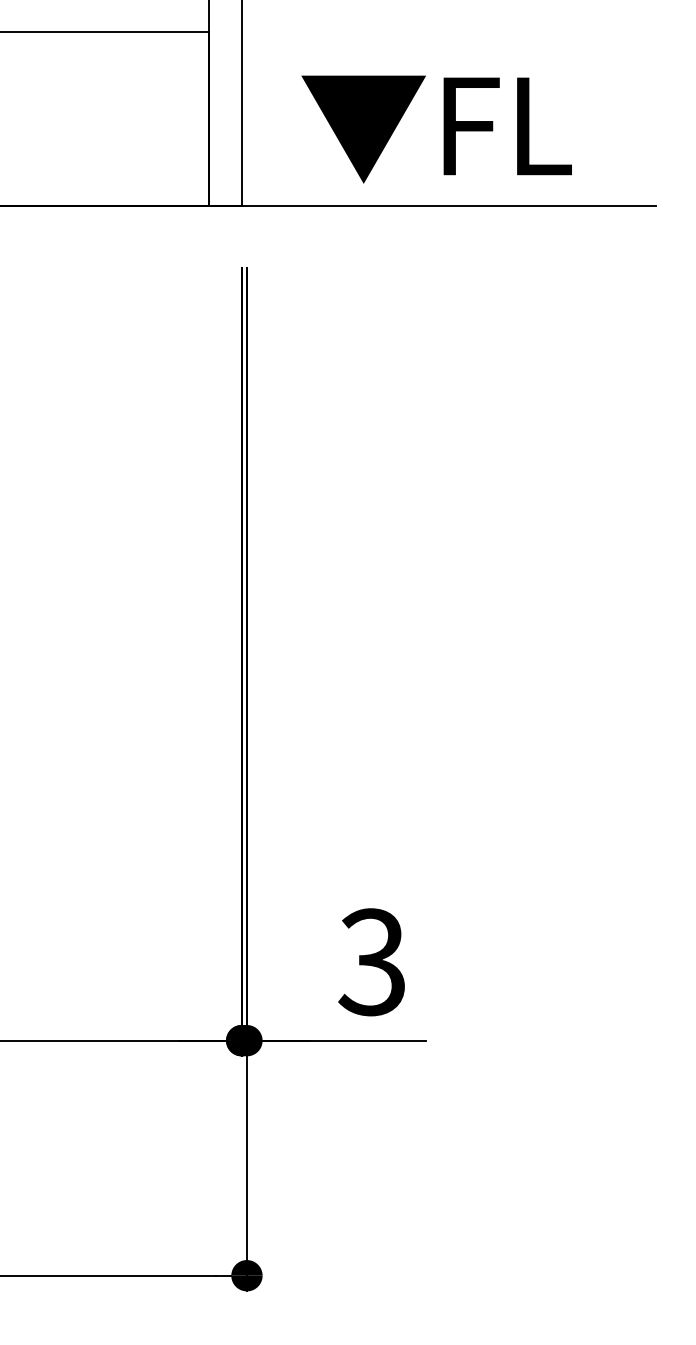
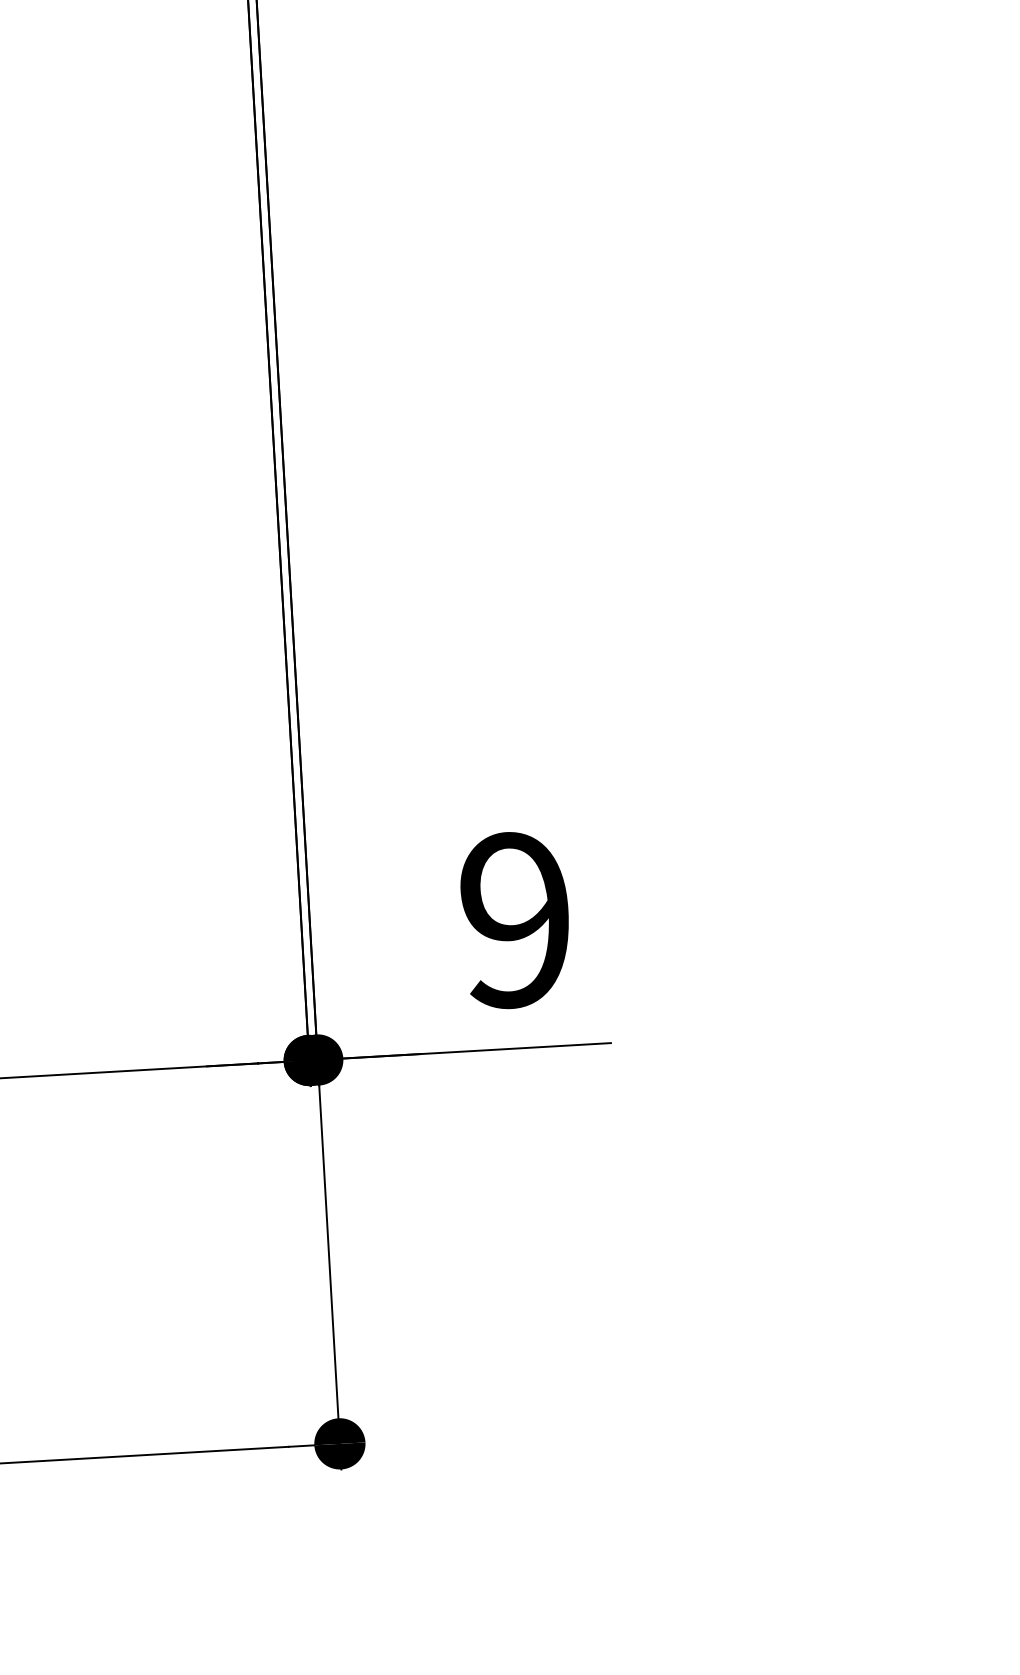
text: (371, 962) -> (513, 920), 3 -> 9

